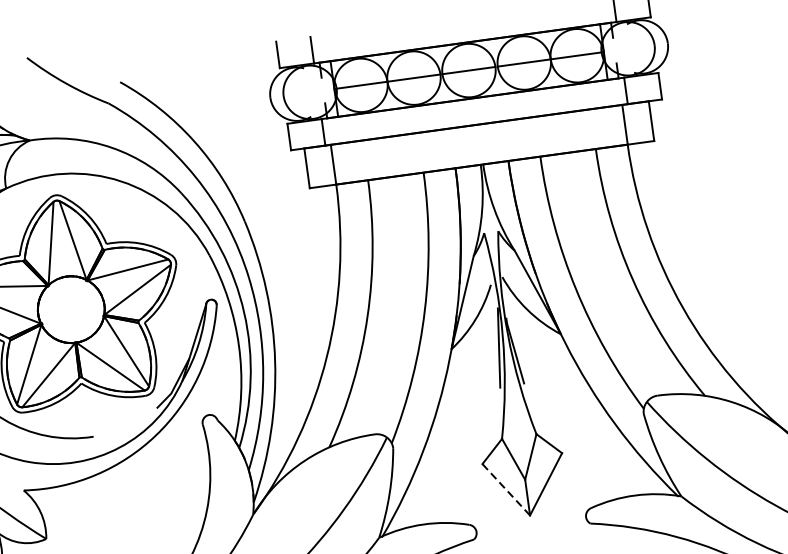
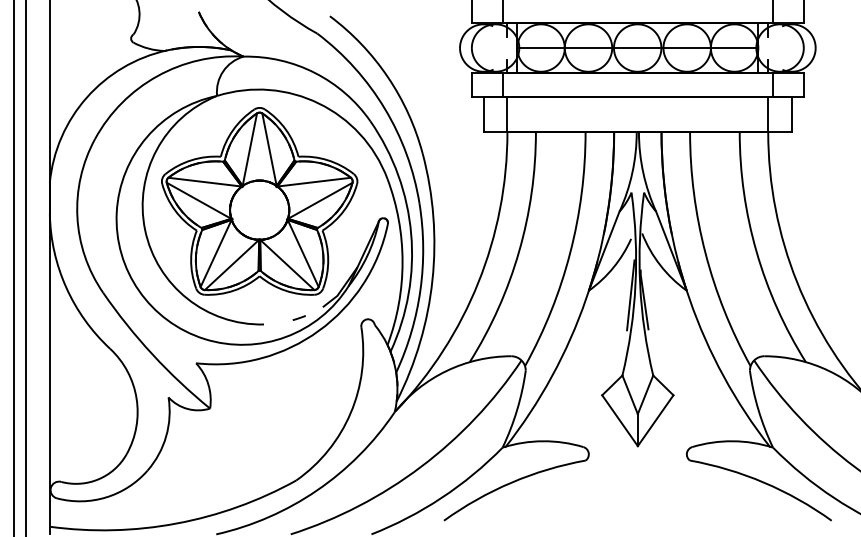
line: (131, 423) -> (298, 317), added
line: (505, 489) -> (619, 420), dashed -> solid

